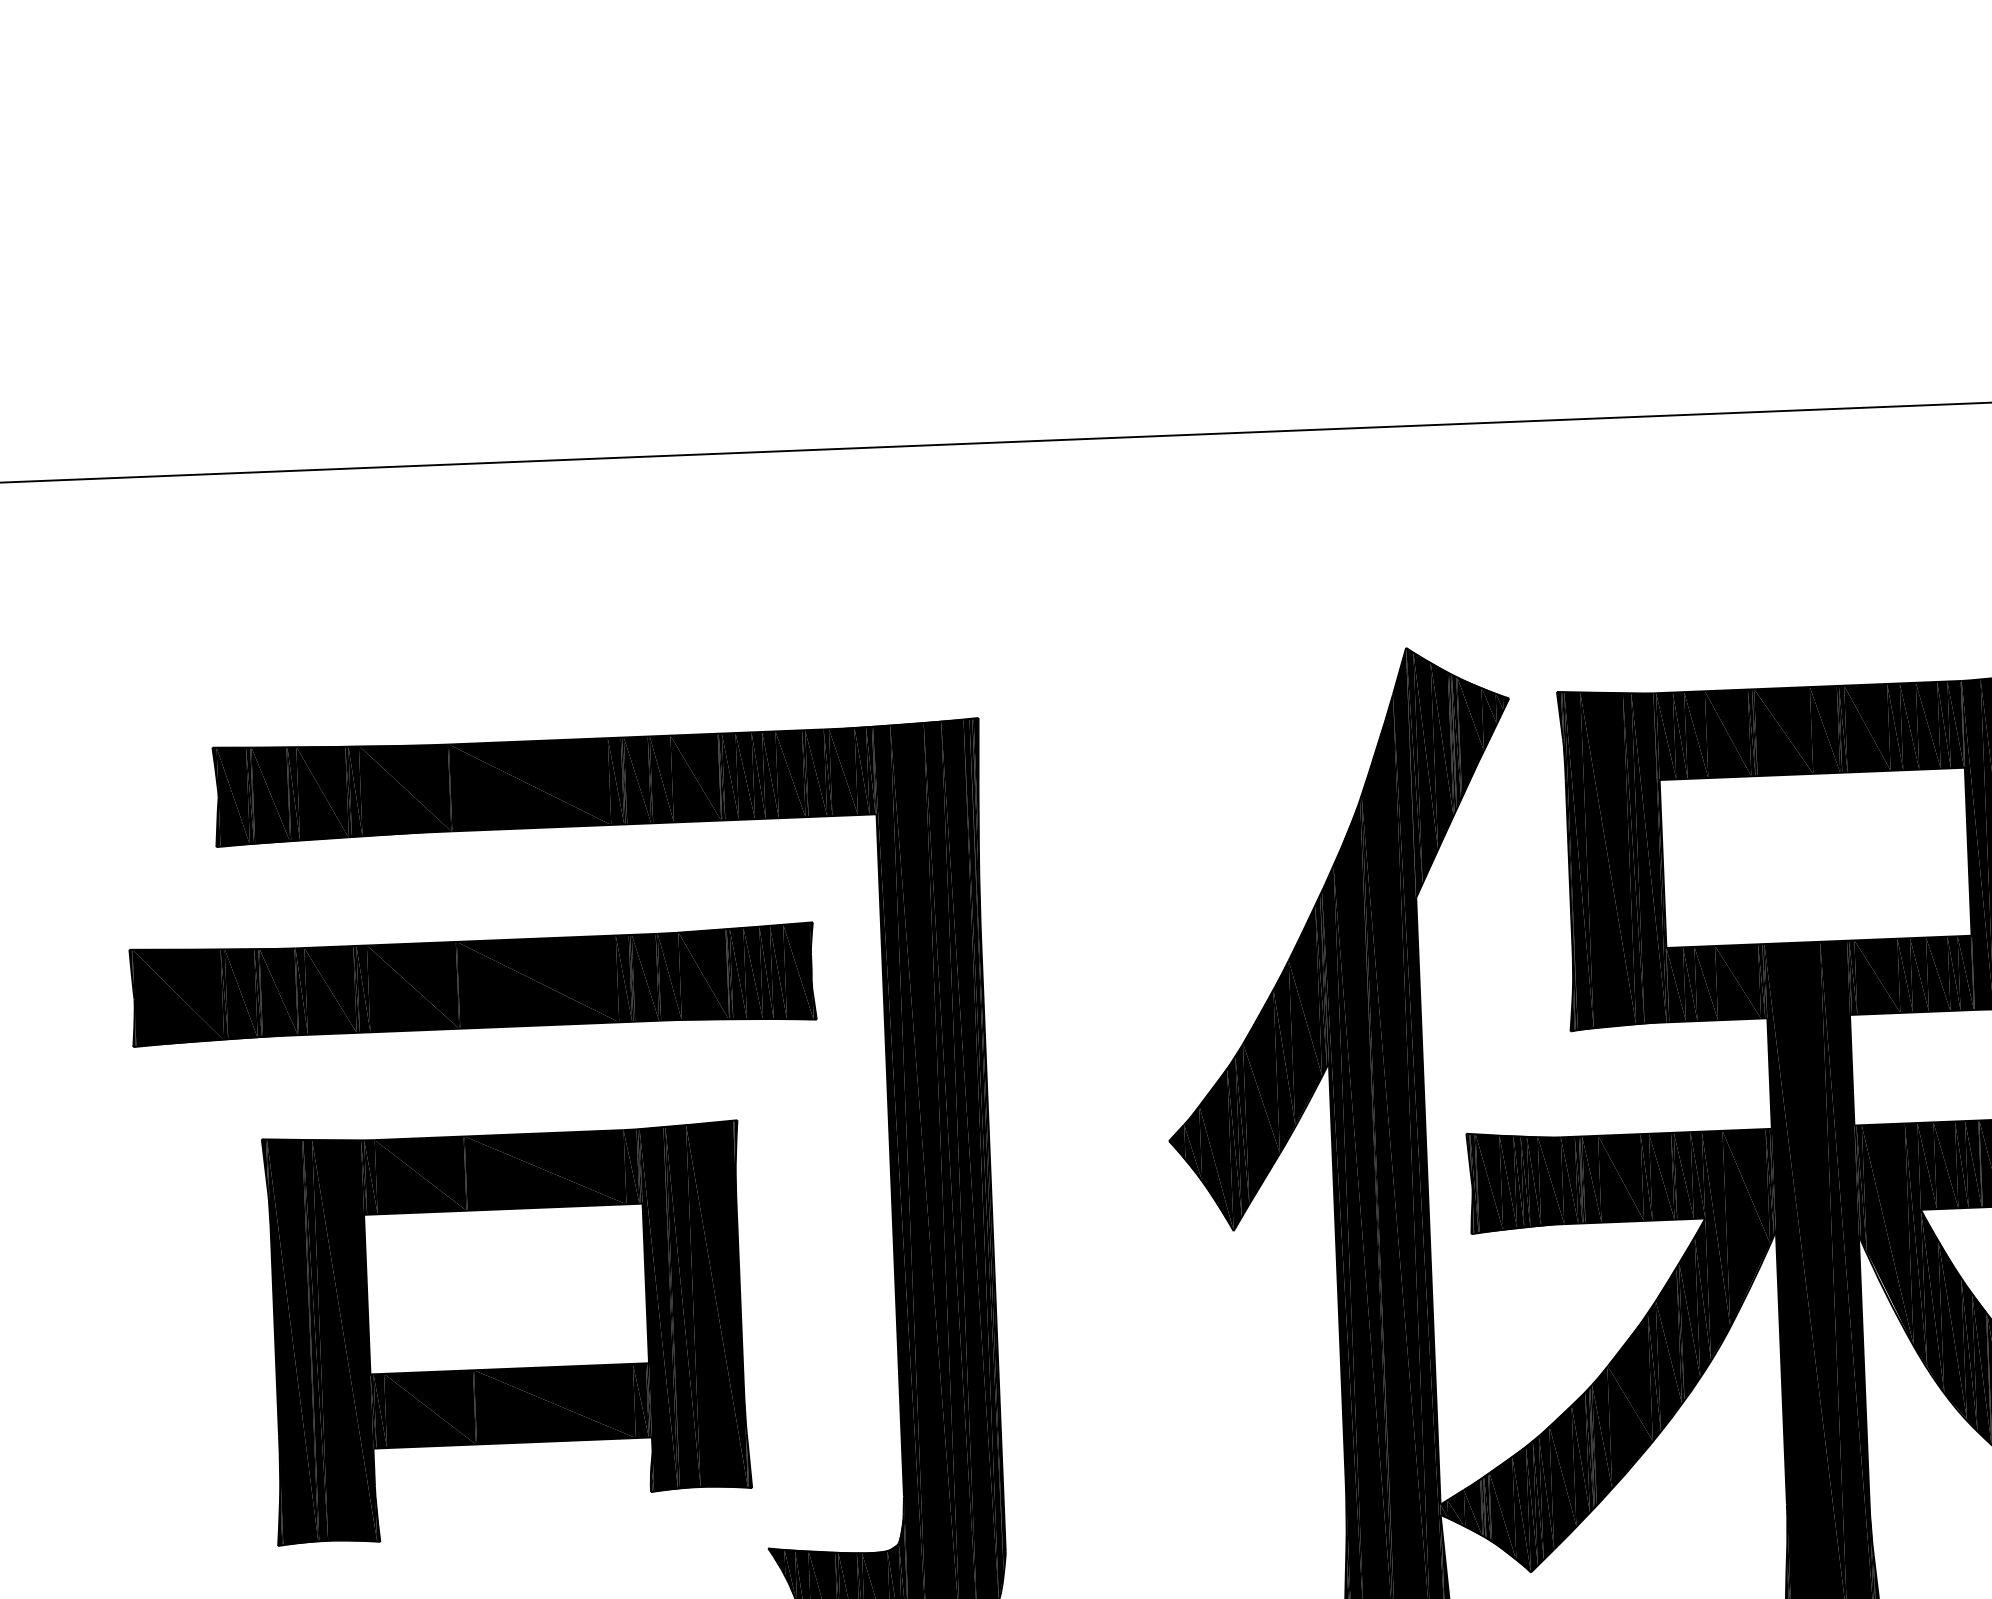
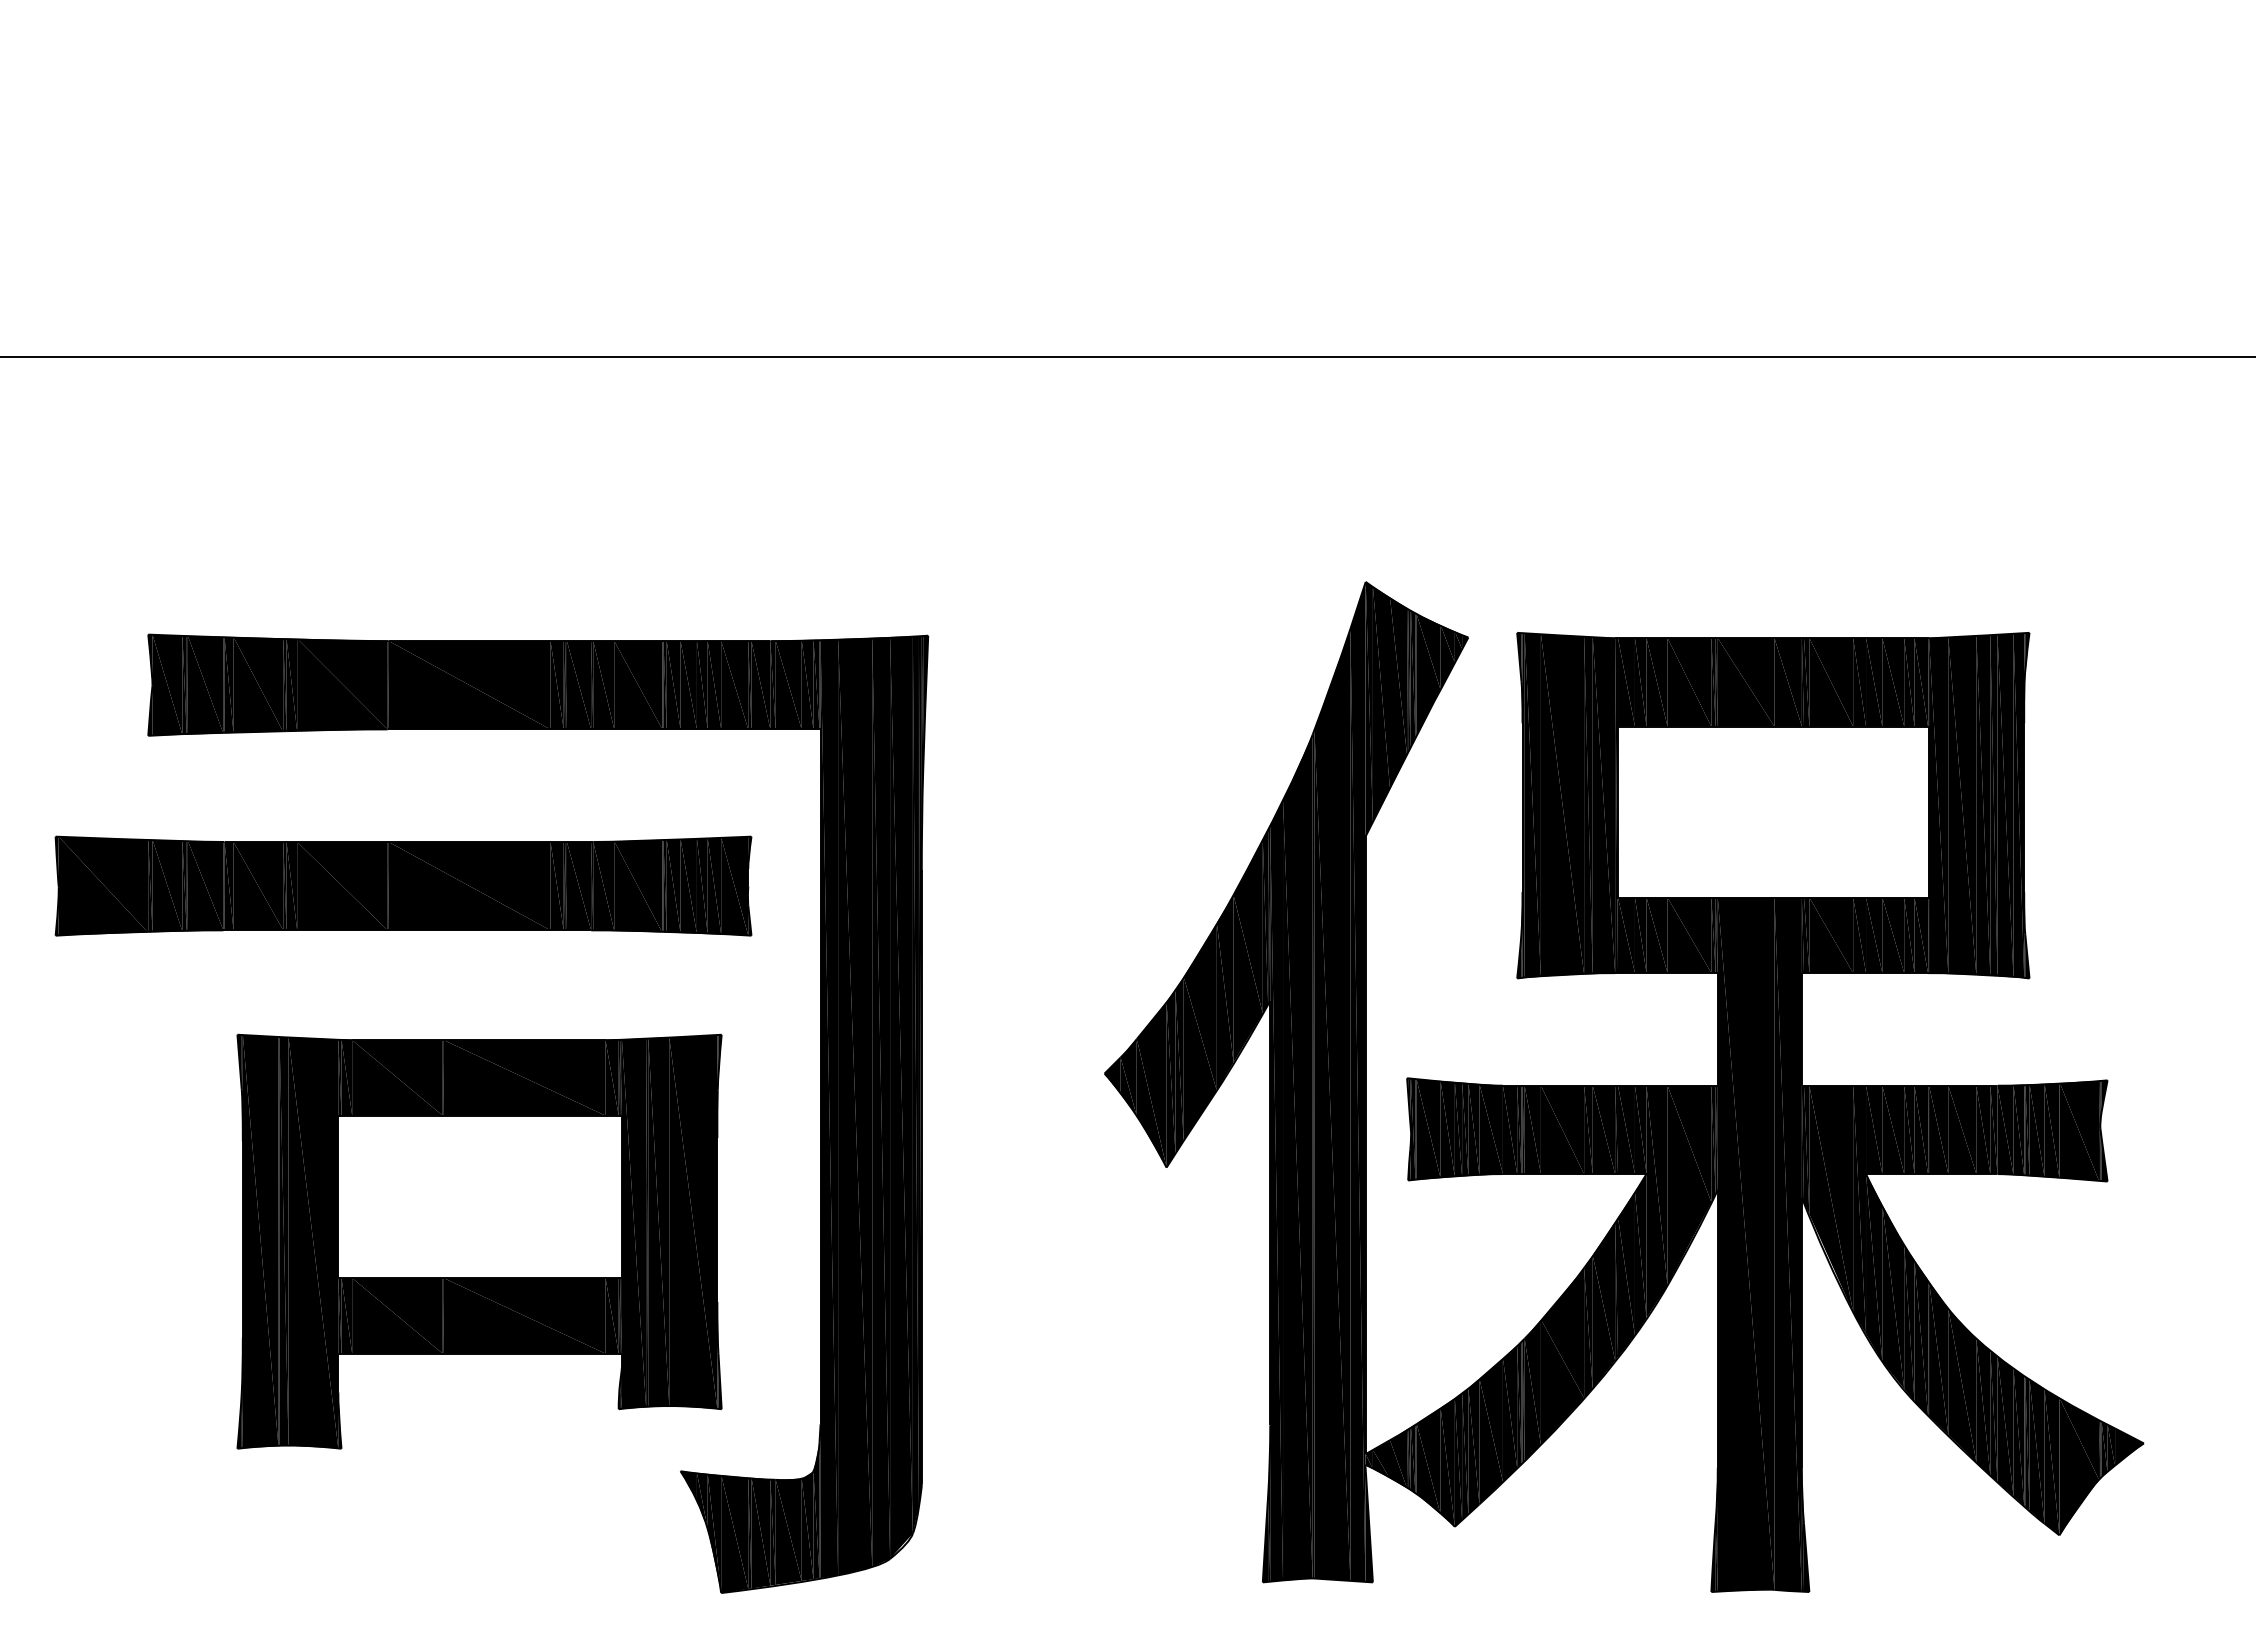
part: (507, 1332) -> (479, 1241), moved

